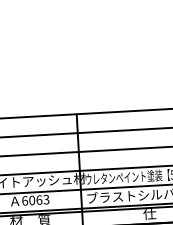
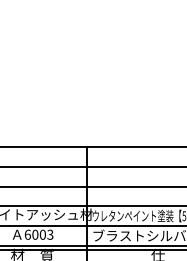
text: (39, 199) -> (43, 234), 6063 -> 6003

